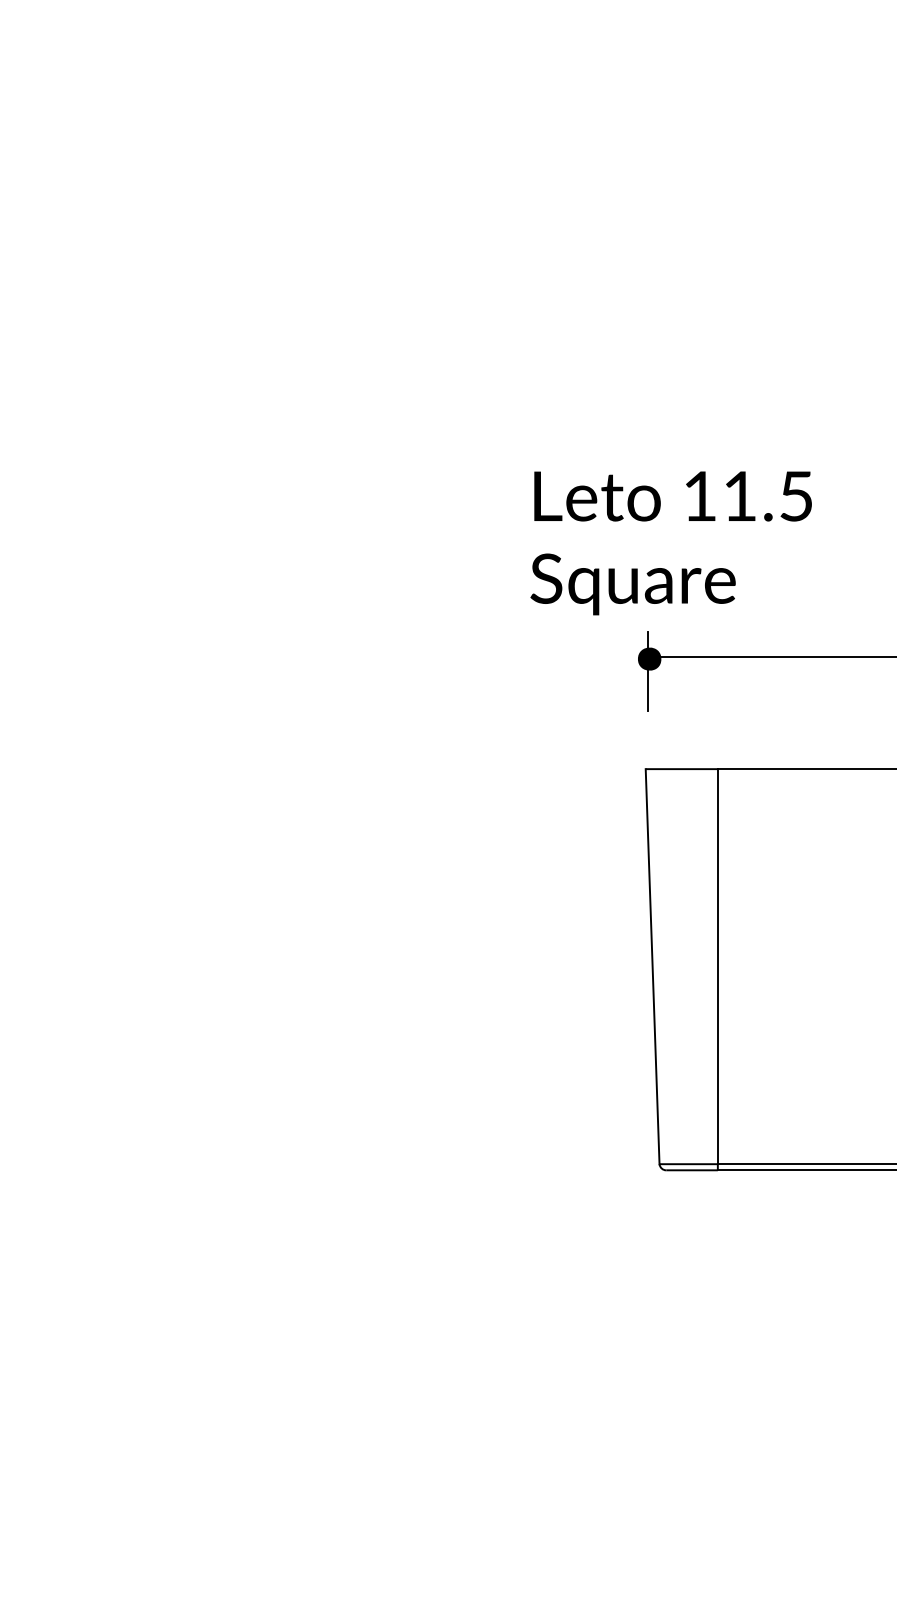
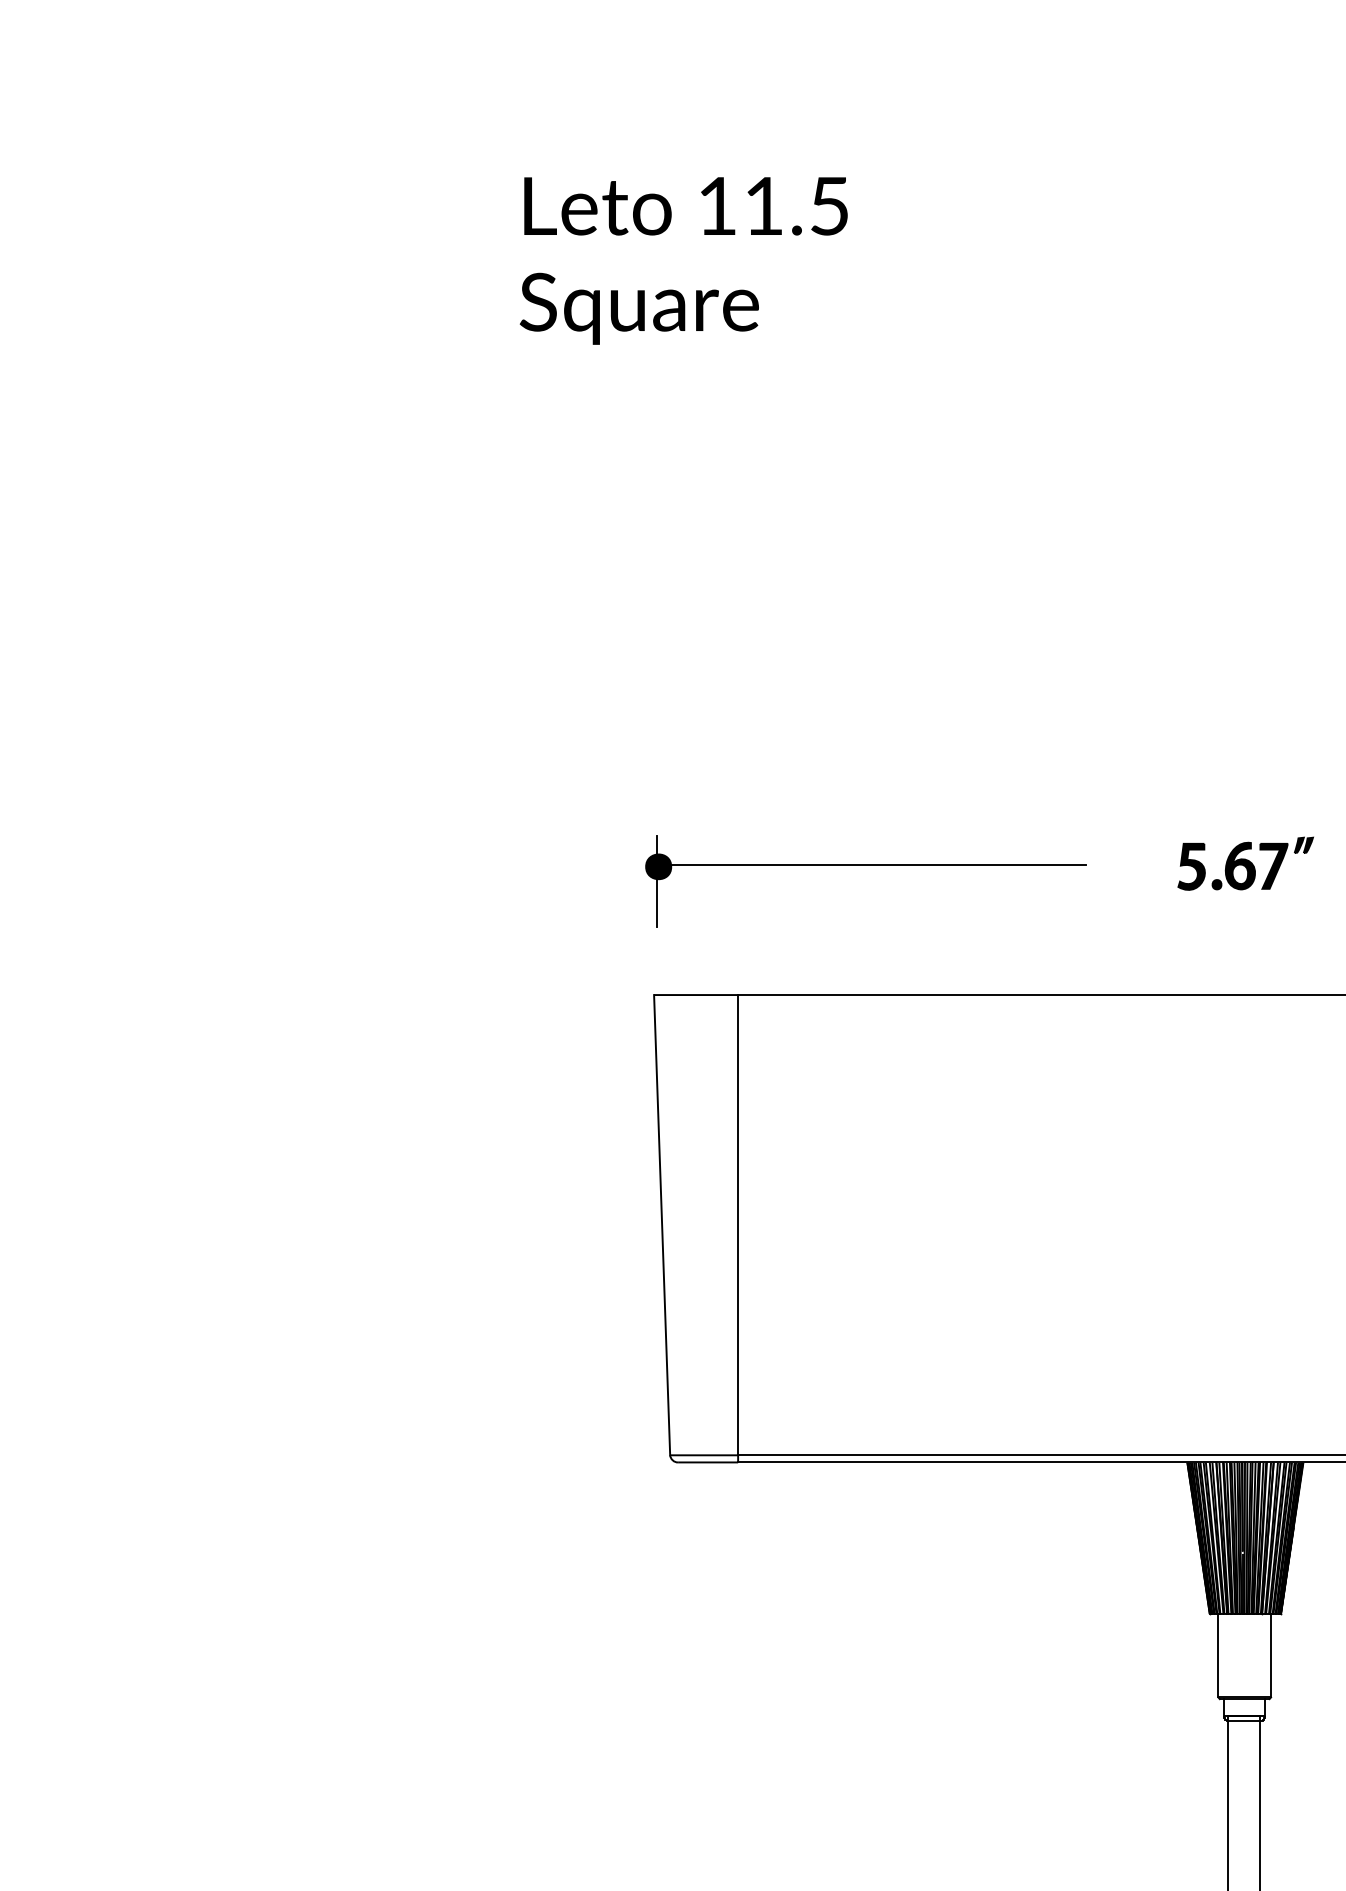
text: (670, 542) -> (683, 260), moved

